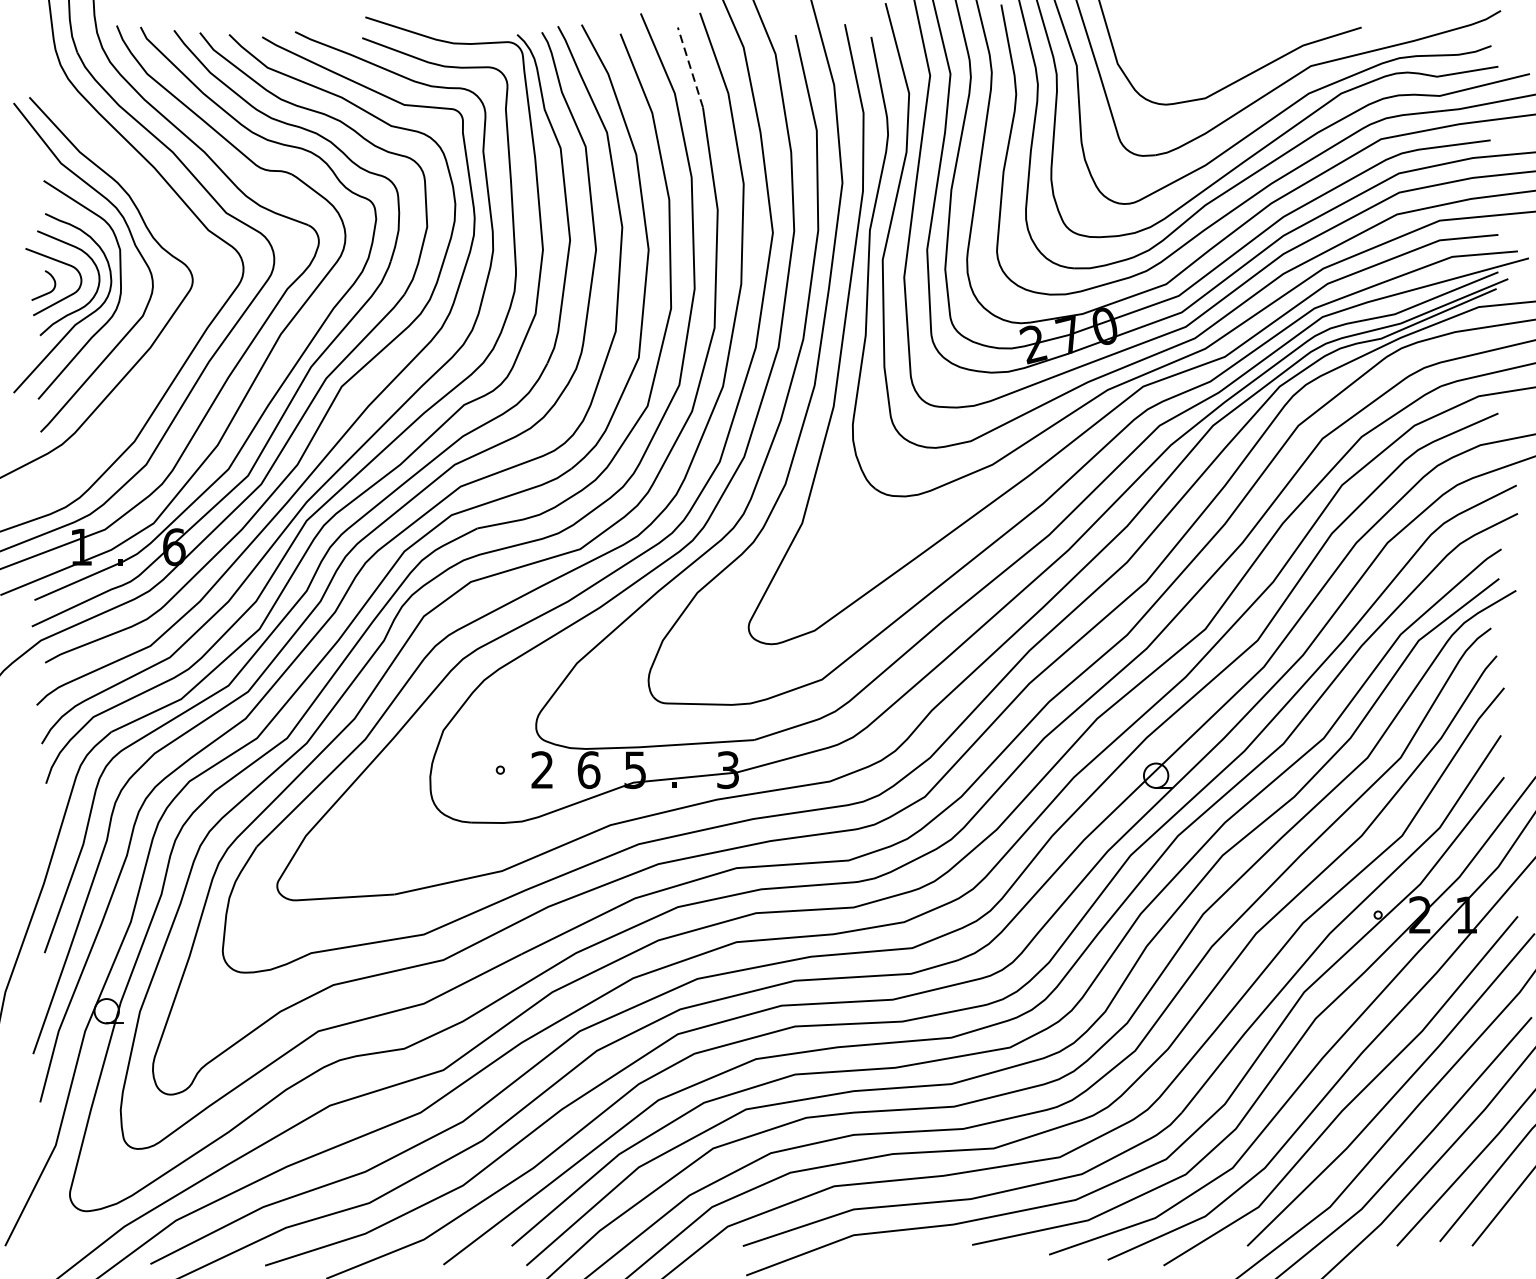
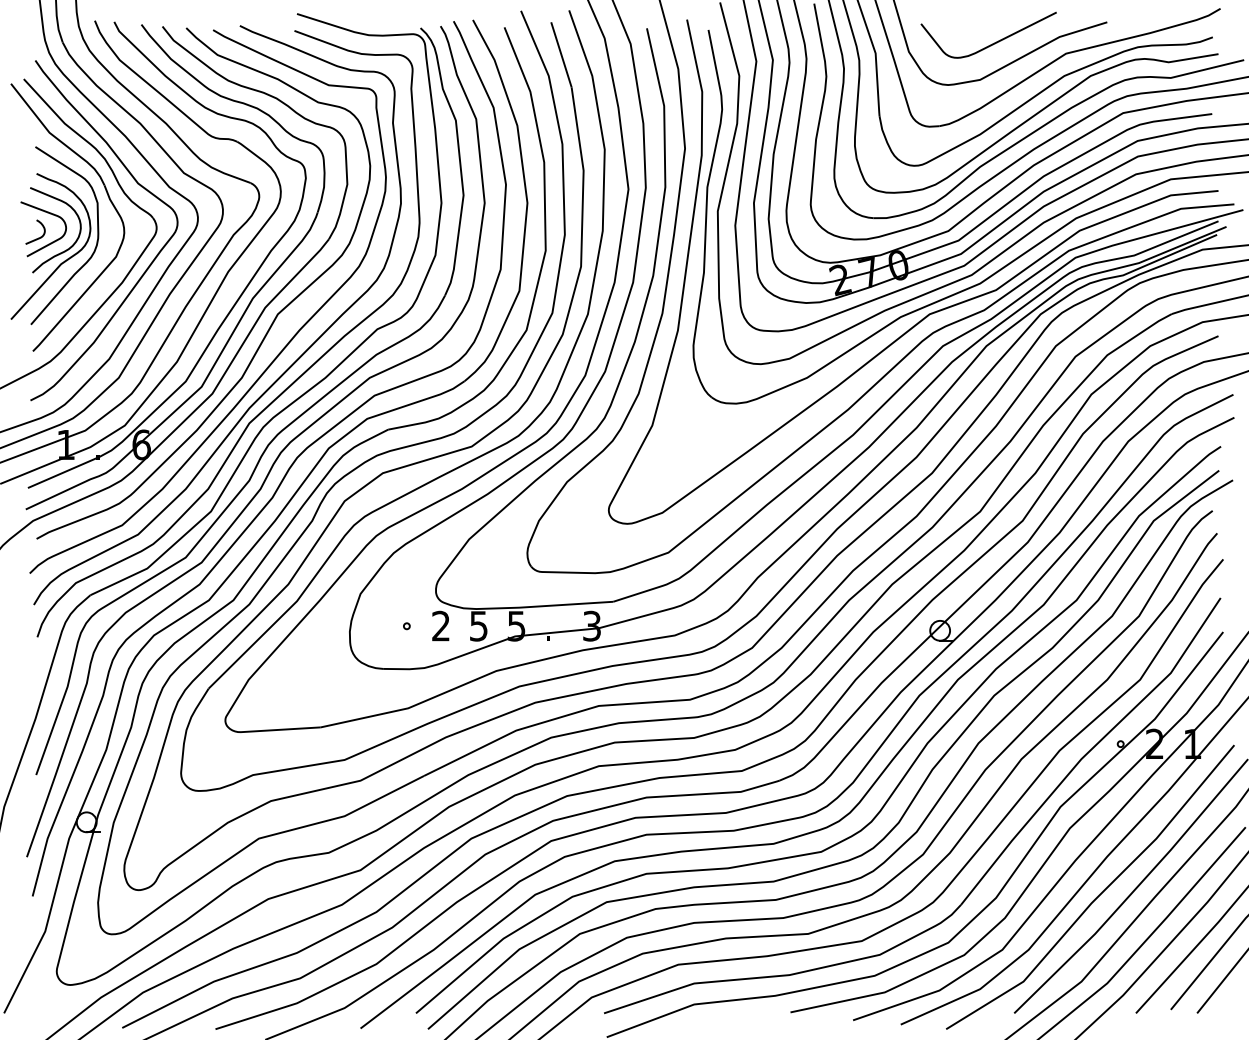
curve: (1220, 53) -> (992, 43), added
line: (690, 67) -> (561, 54), dashed -> solid
curve: (182, 326) -> (148, 265), added
text: (588, 769) -> (478, 625), 6 -> 5

